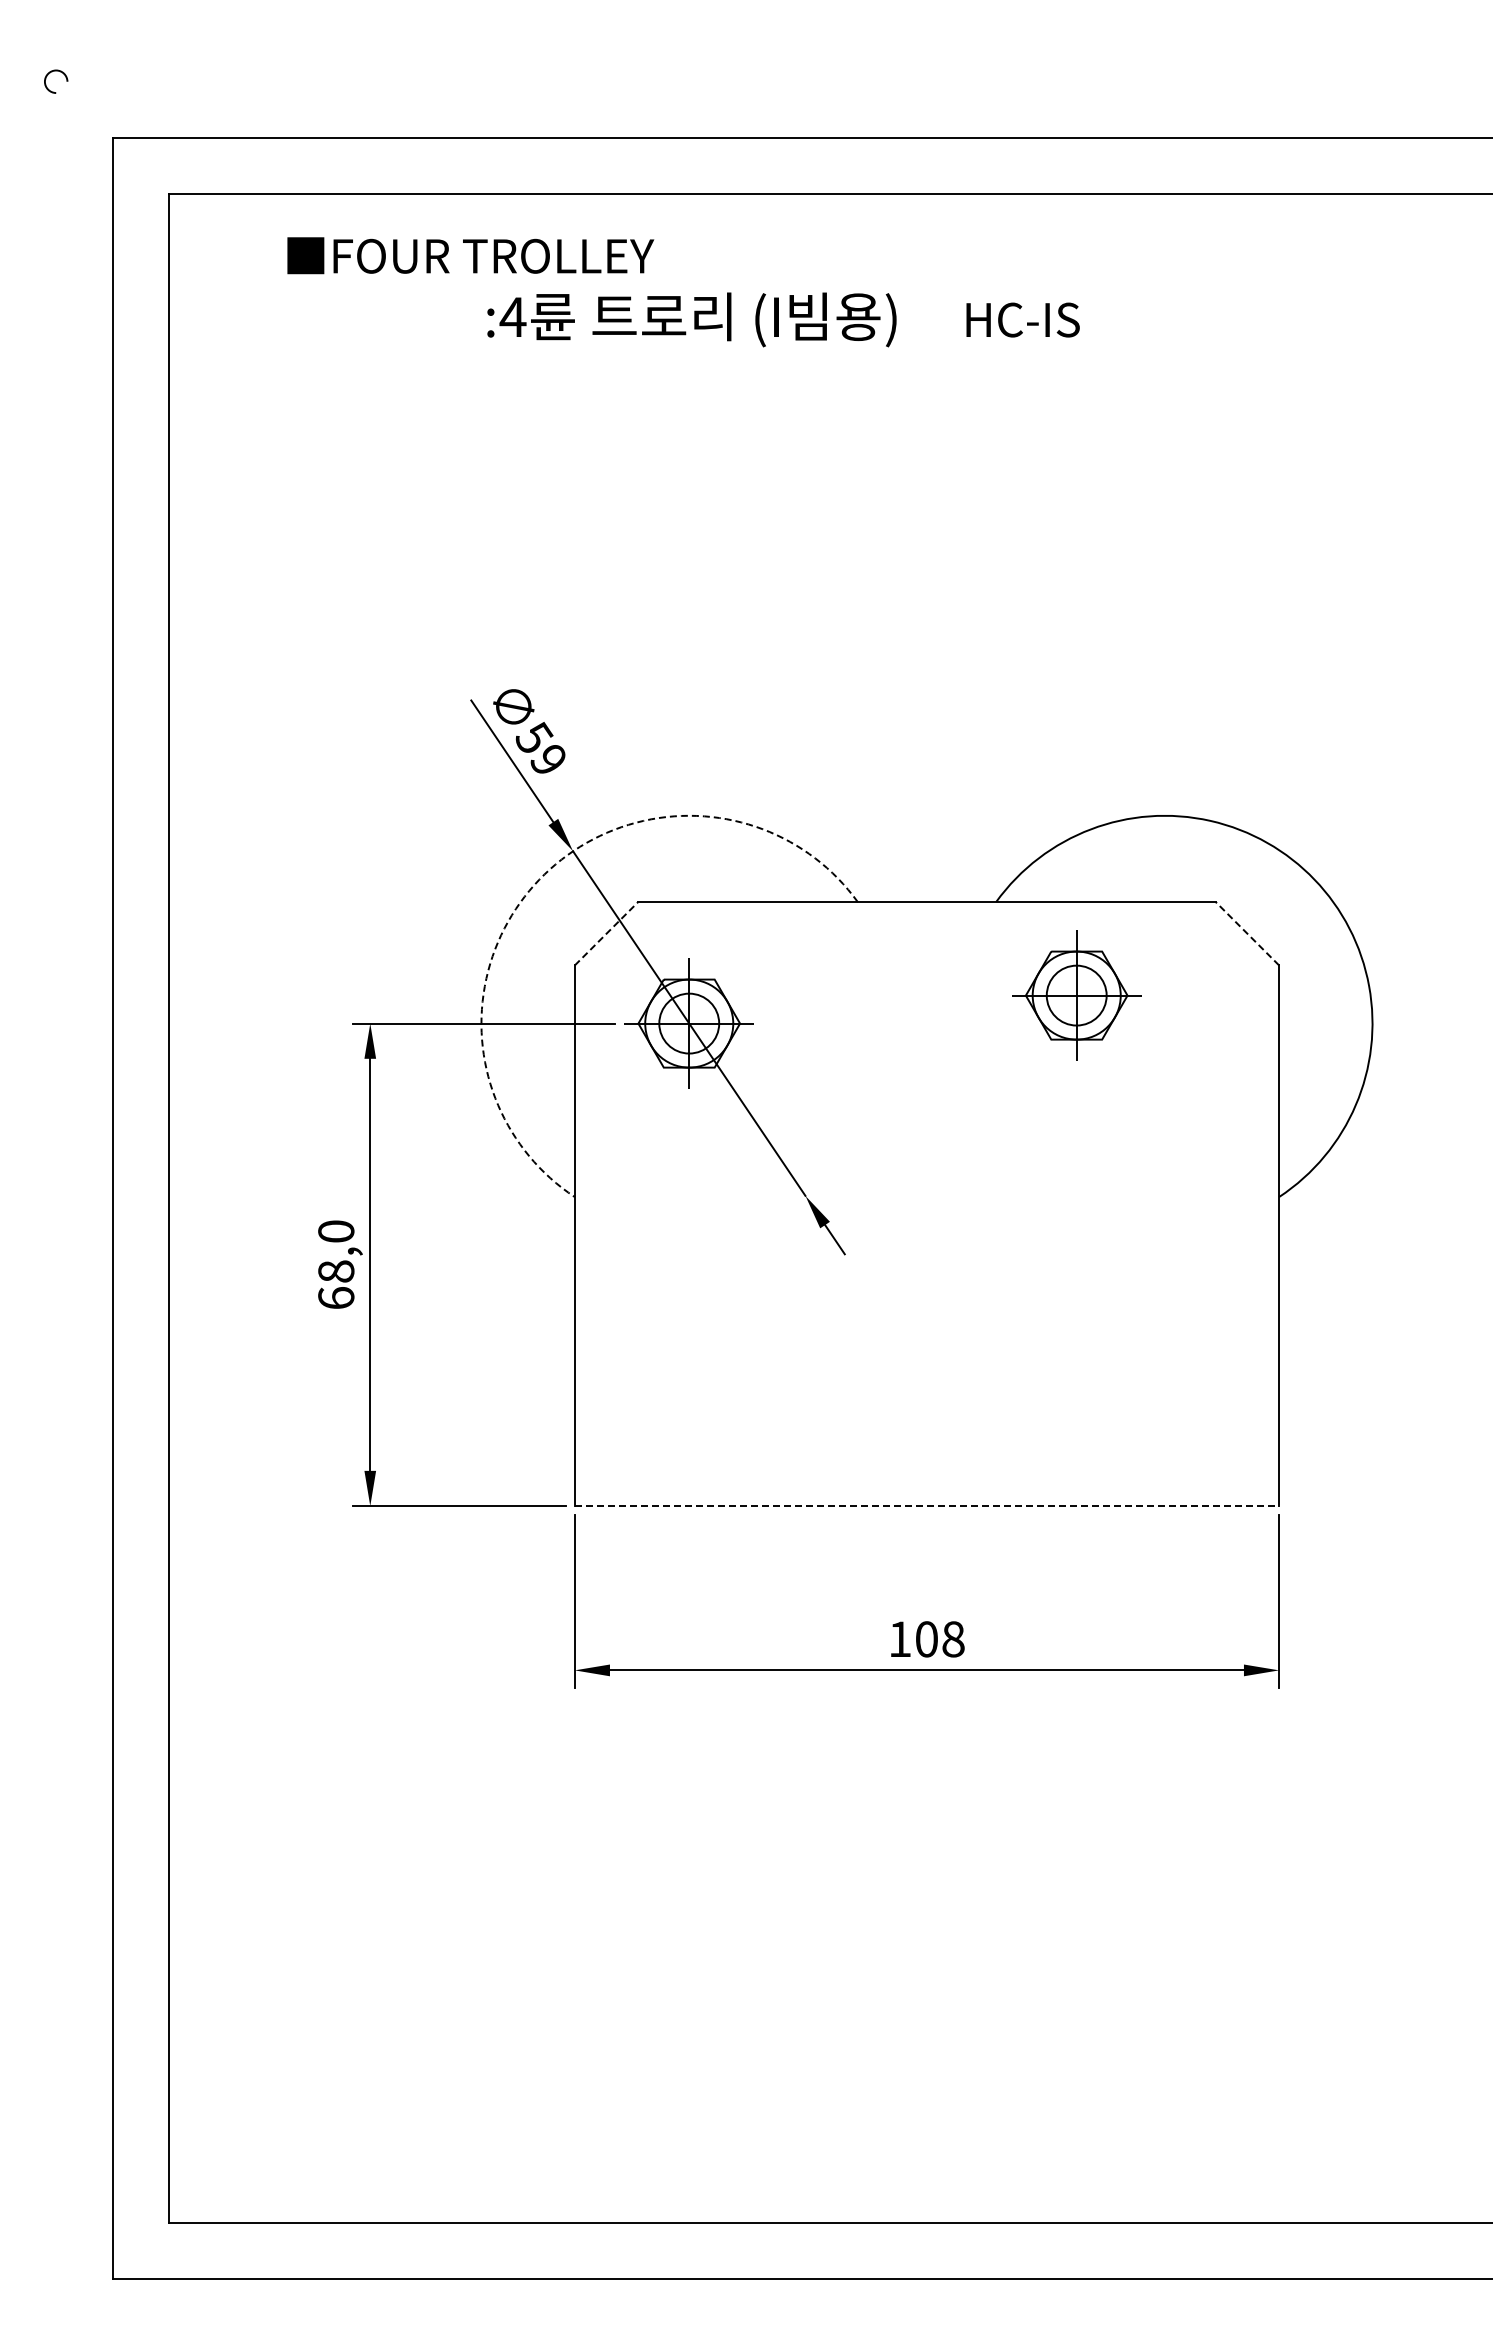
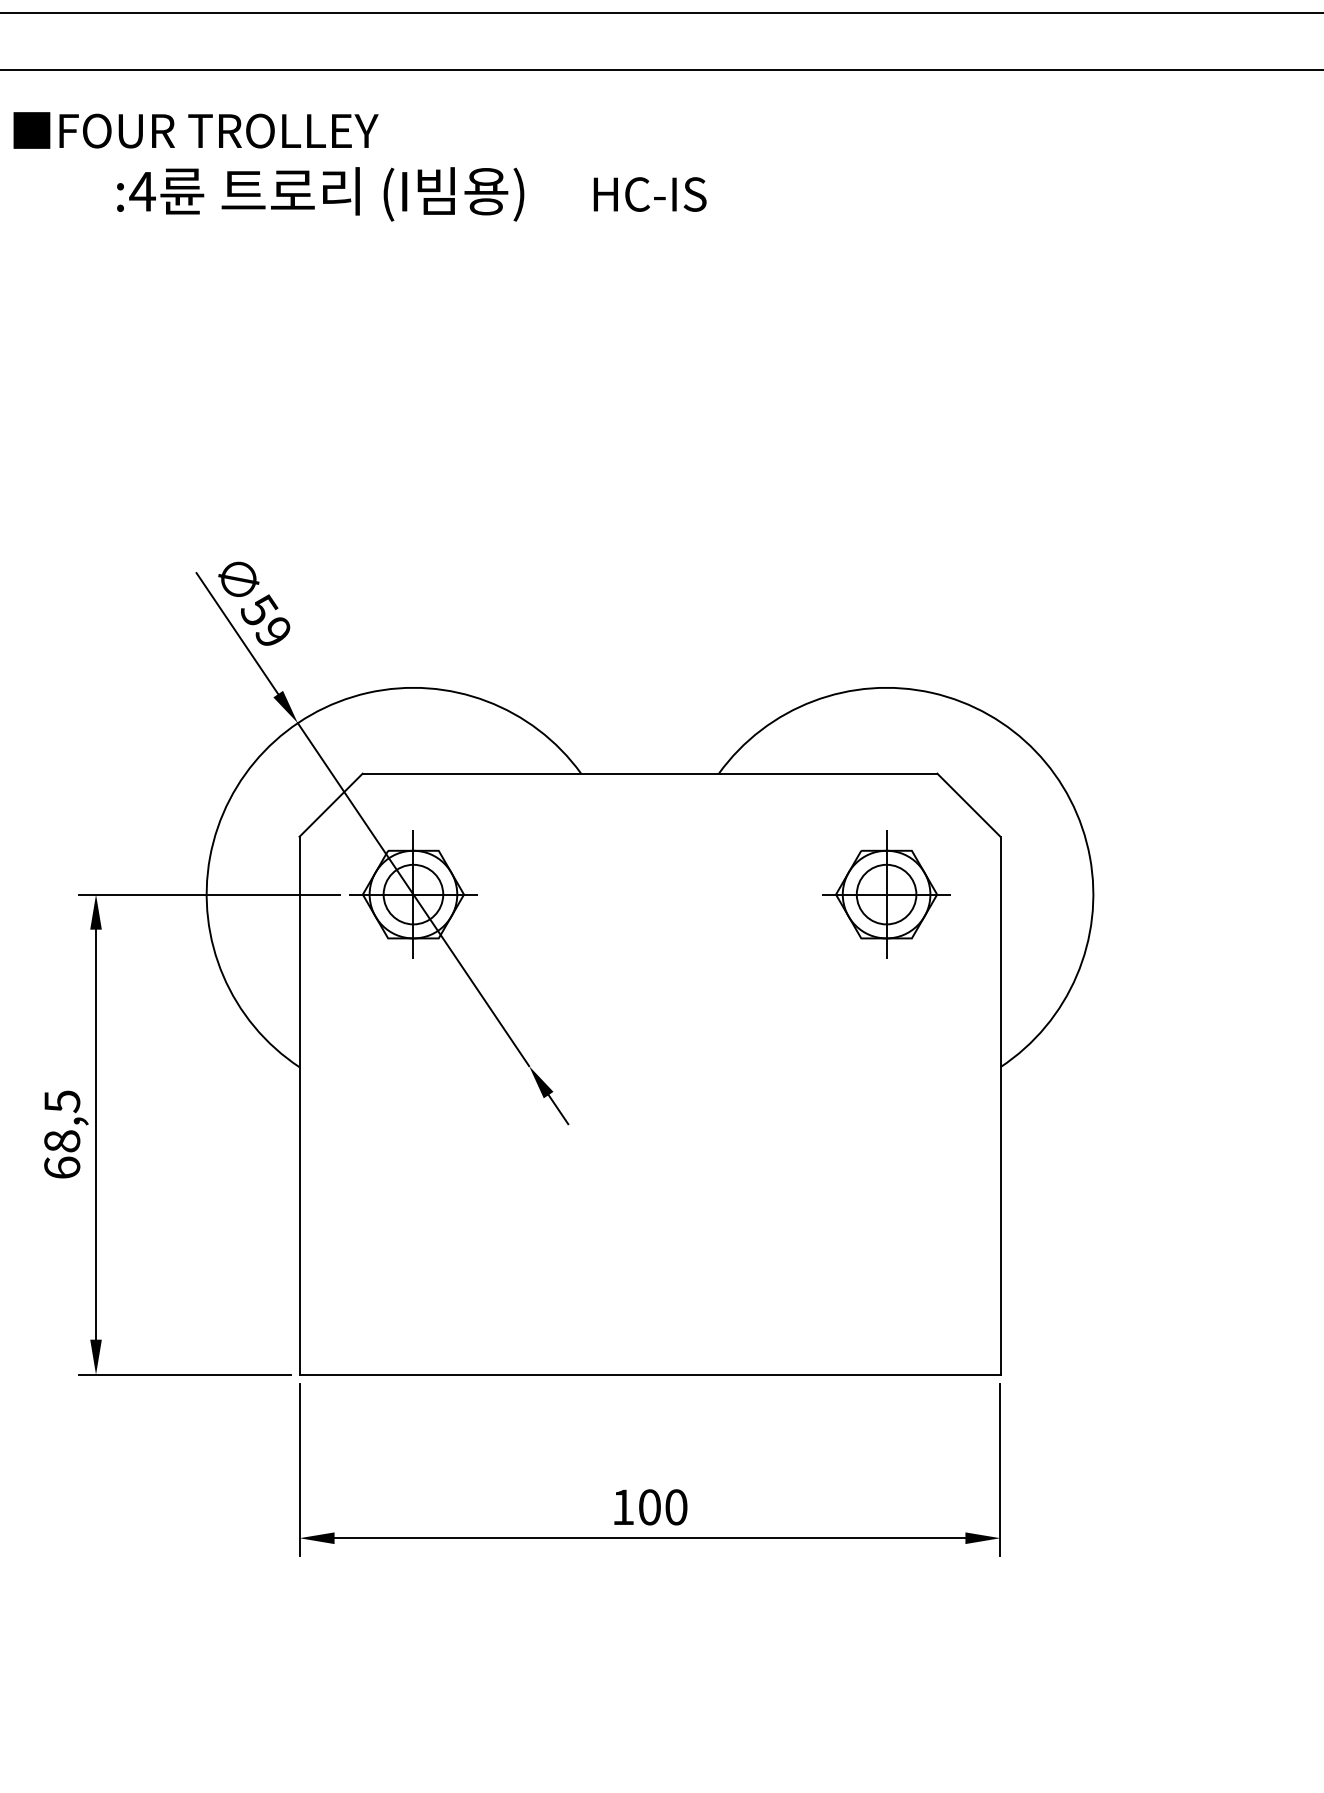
text: (783, 319) -> (411, 193), moved
arc: (539, 879) -> (264, 751), dashed -> solid
line: (606, 933) -> (331, 804), dashed -> solid
line: (1247, 933) -> (968, 804), dashed -> solid
part: (1076, 995) -> (886, 894), moved
text: (336, 1231) -> (62, 1101), 68,0 -> 68,5
line: (927, 1506) -> (650, 1375), dashed -> solid
text: (953, 1639) -> (676, 1507), 108 -> 100

